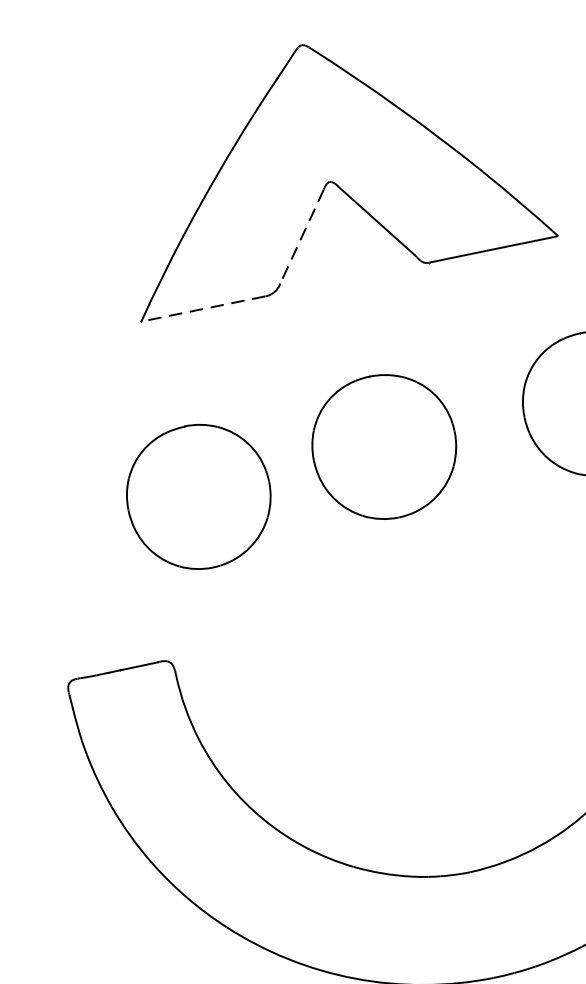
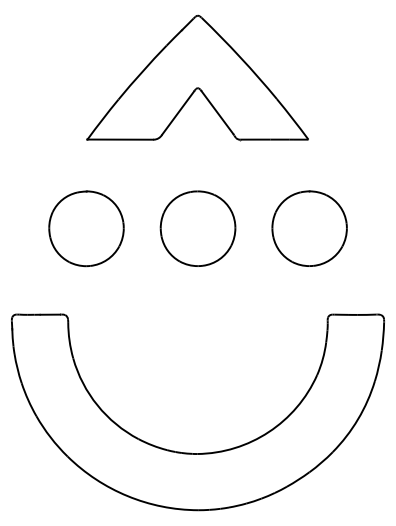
line: (302, 237) -> (178, 113), dashed -> solid
line: (203, 308) -> (120, 139), dashed -> solid
part: (198, 496) -> (86, 228), moved

